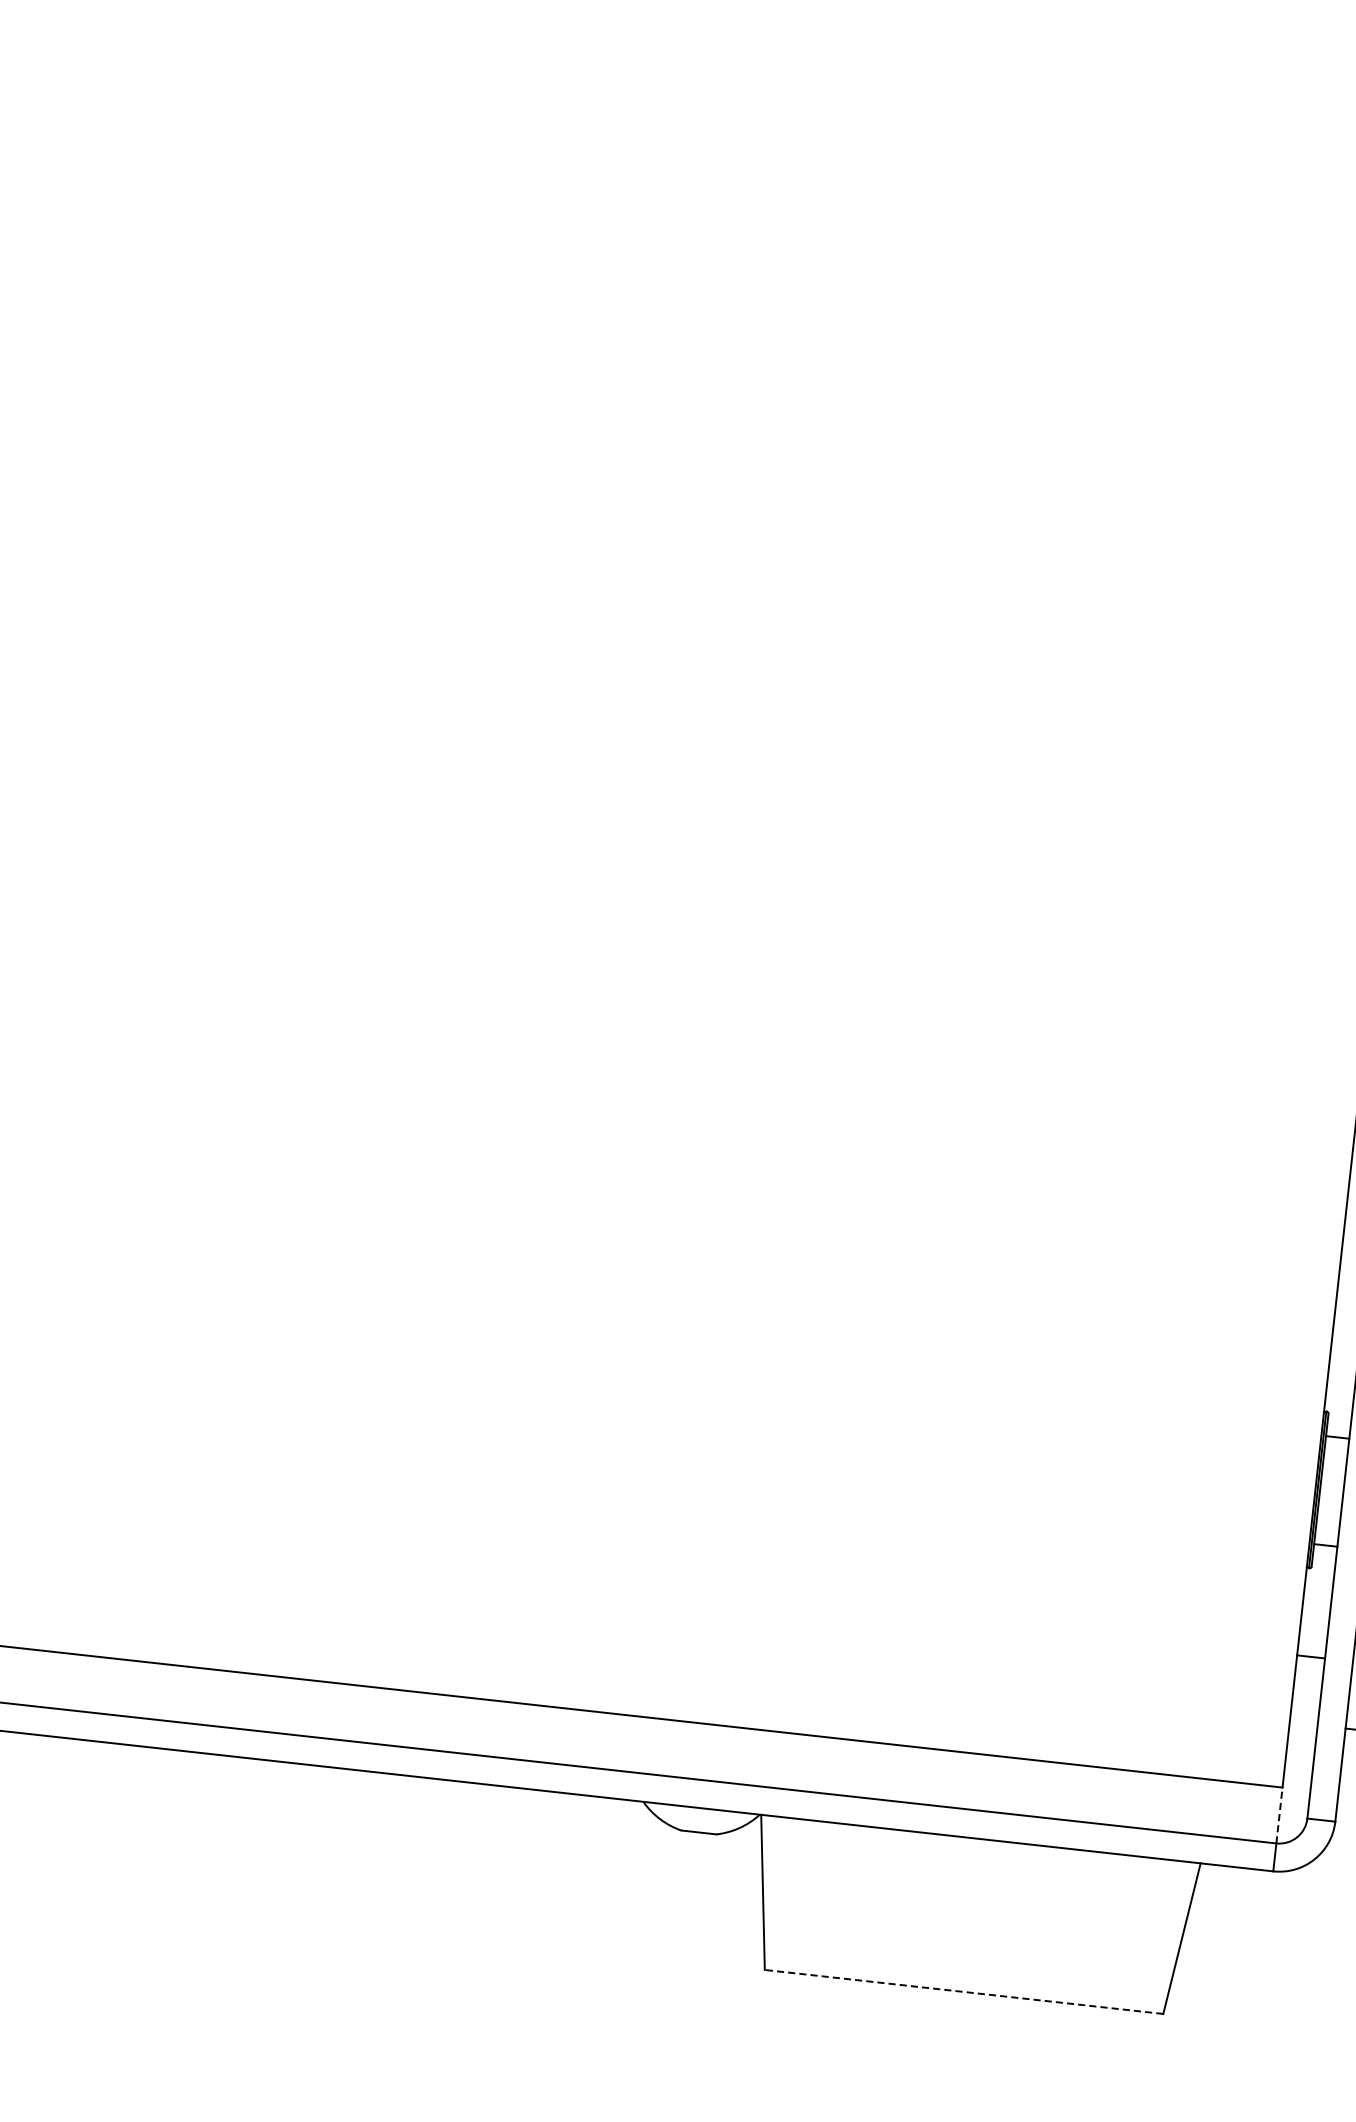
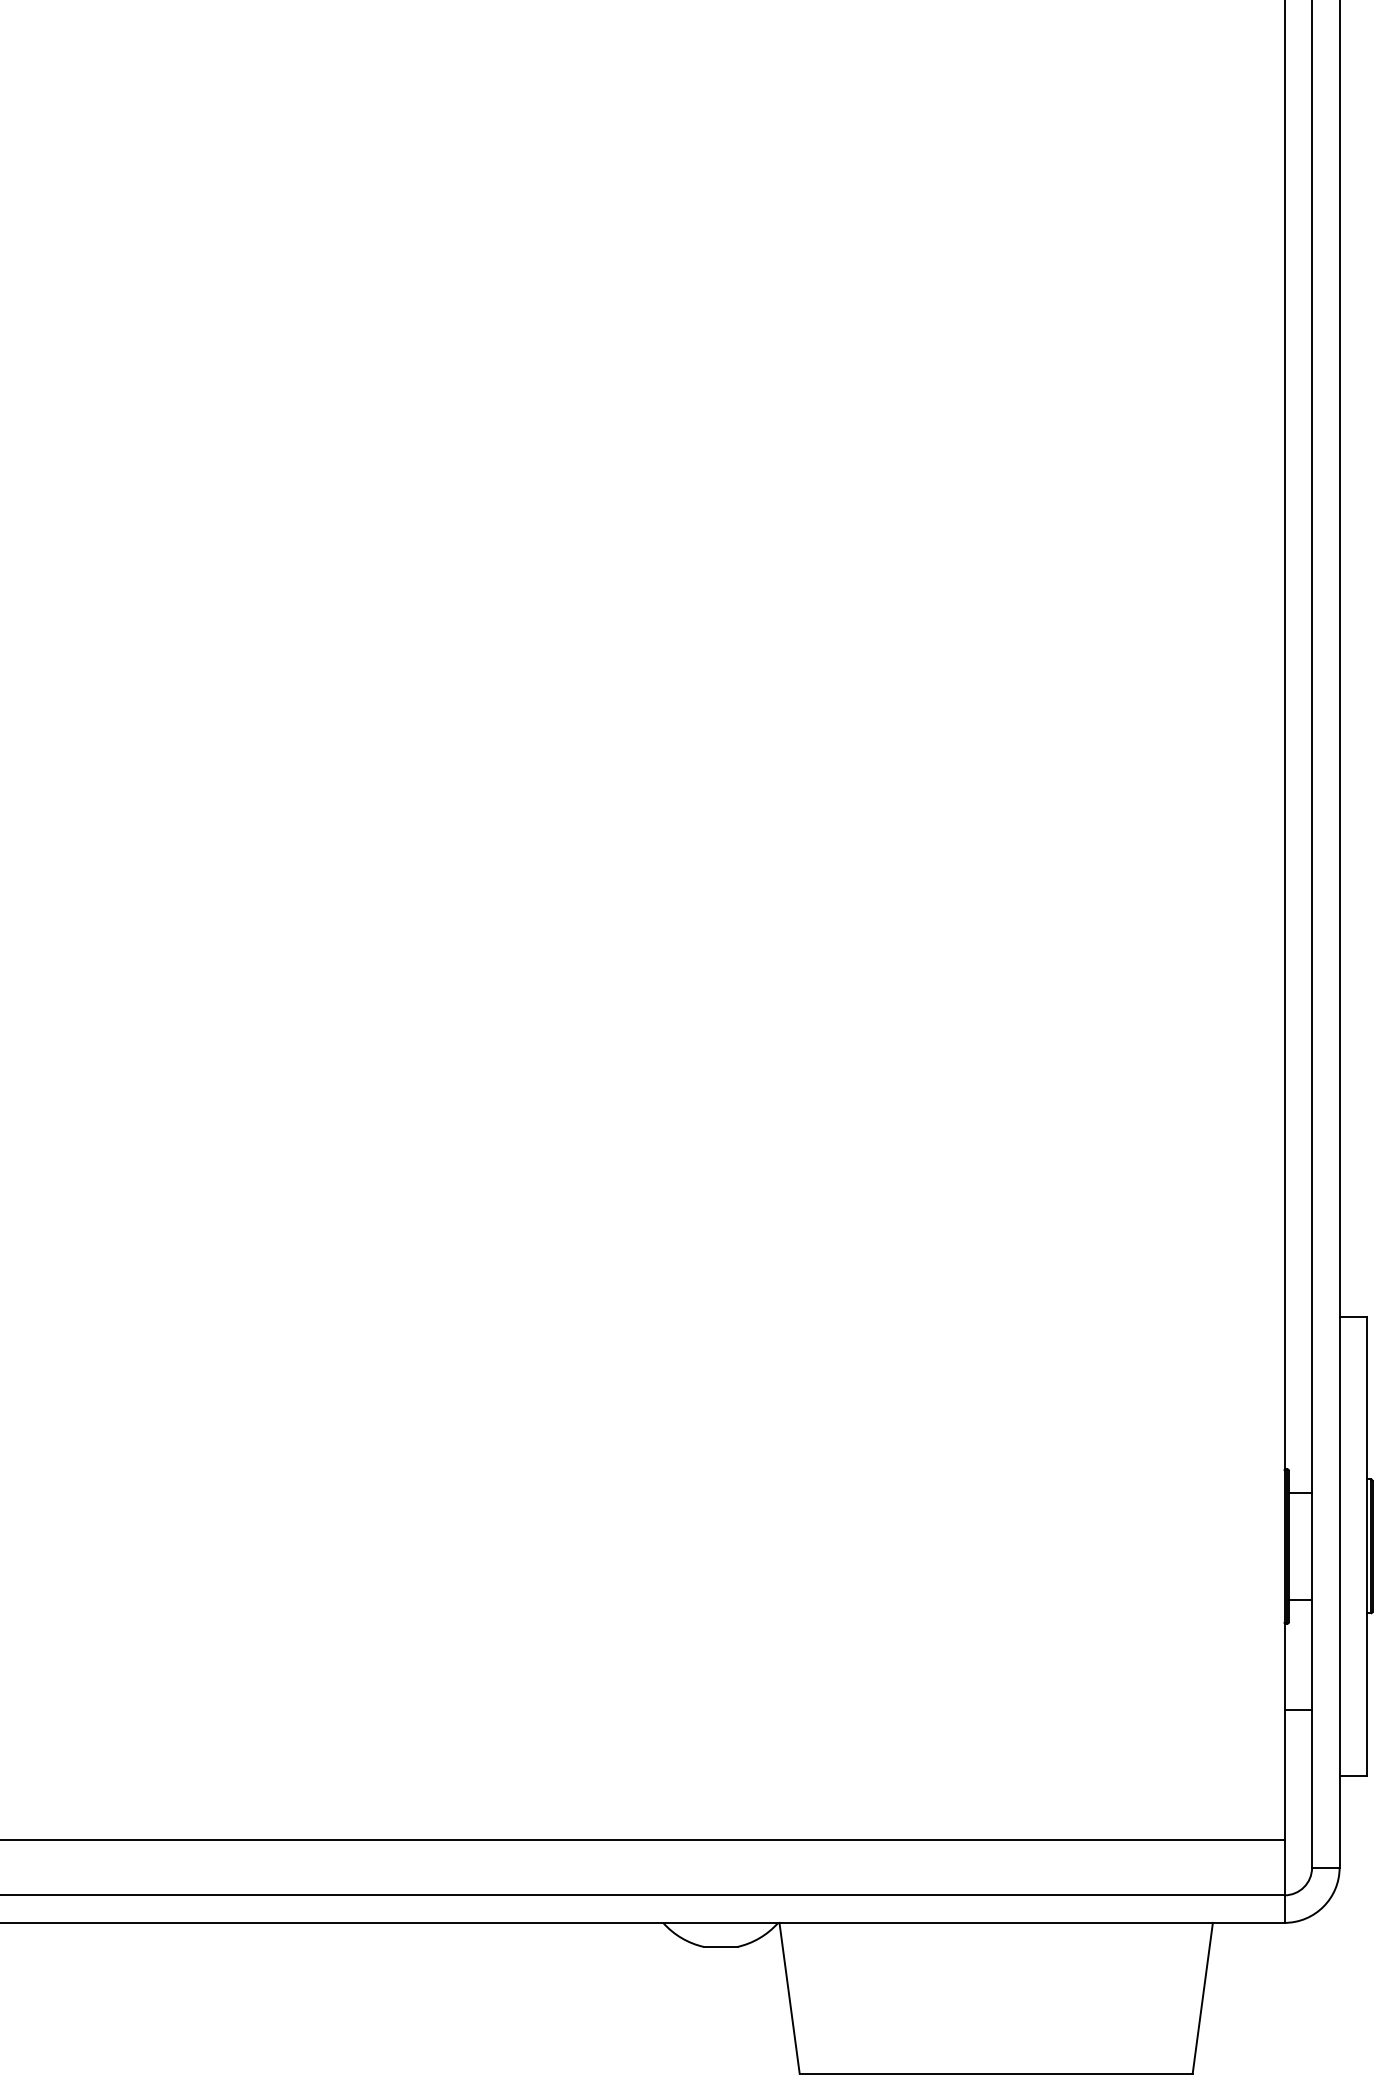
line: (1279, 1815) -> (1284, 1867), dashed -> solid
line: (964, 1991) -> (996, 2073), dashed -> solid

